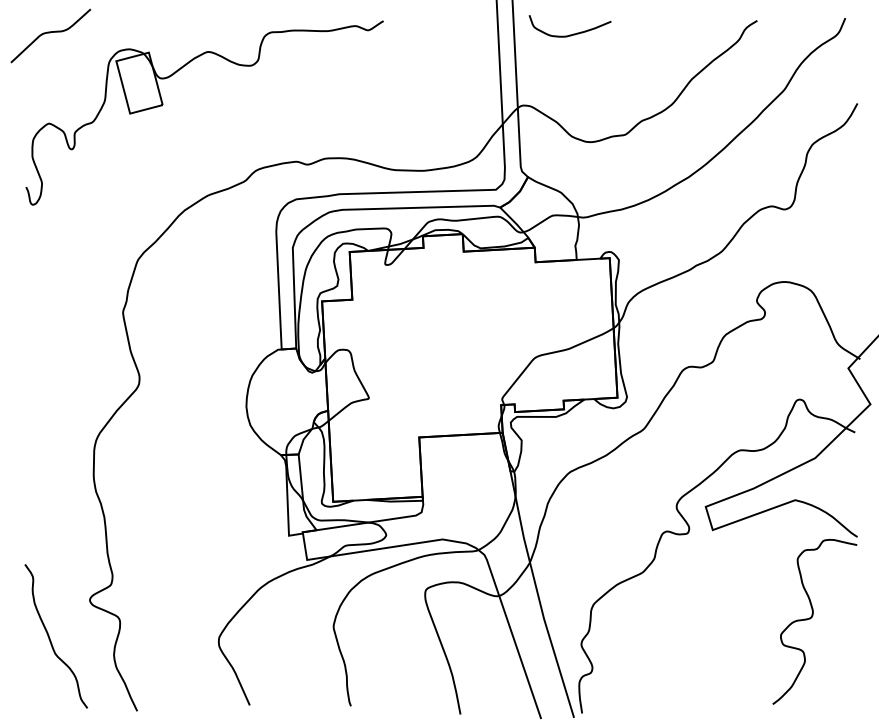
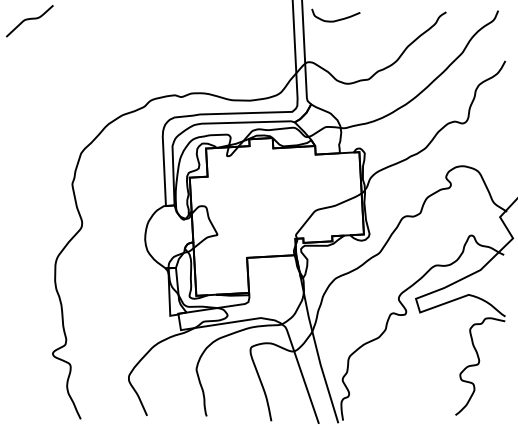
part: (163, 104) -> (96, 61), removed
curve: (50, 635) -> (29, 374), removed

